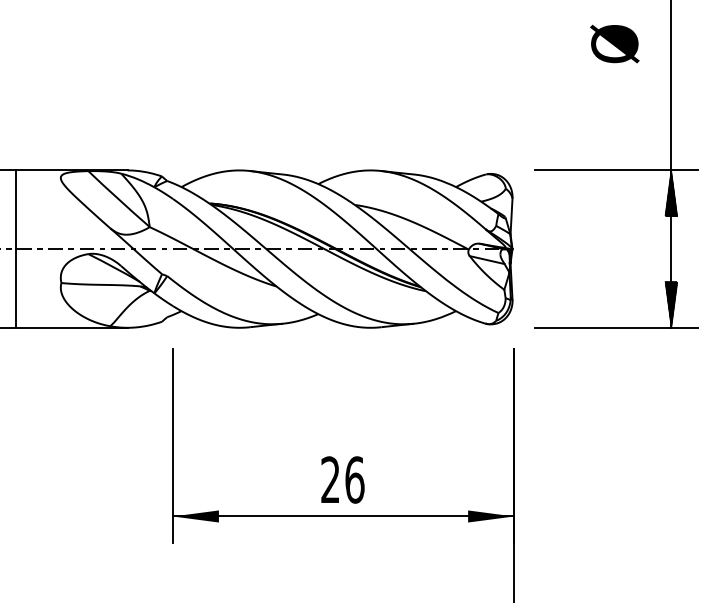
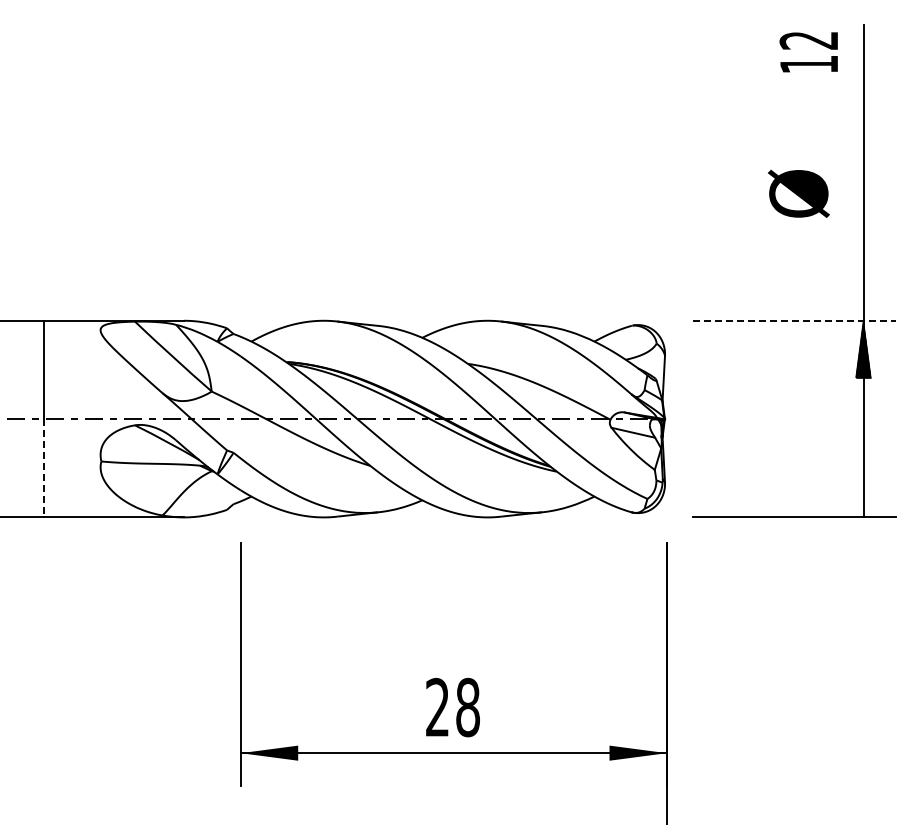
text: (614, 43) -> (798, 193), moved
line: (616, 170) -> (794, 320), solid -> dashed
line: (15, 288) -> (44, 468), solid -> dashed
hatch: (671, 304) -> (863, 488), removed
text: (355, 479) -> (468, 707), 26 -> 28

